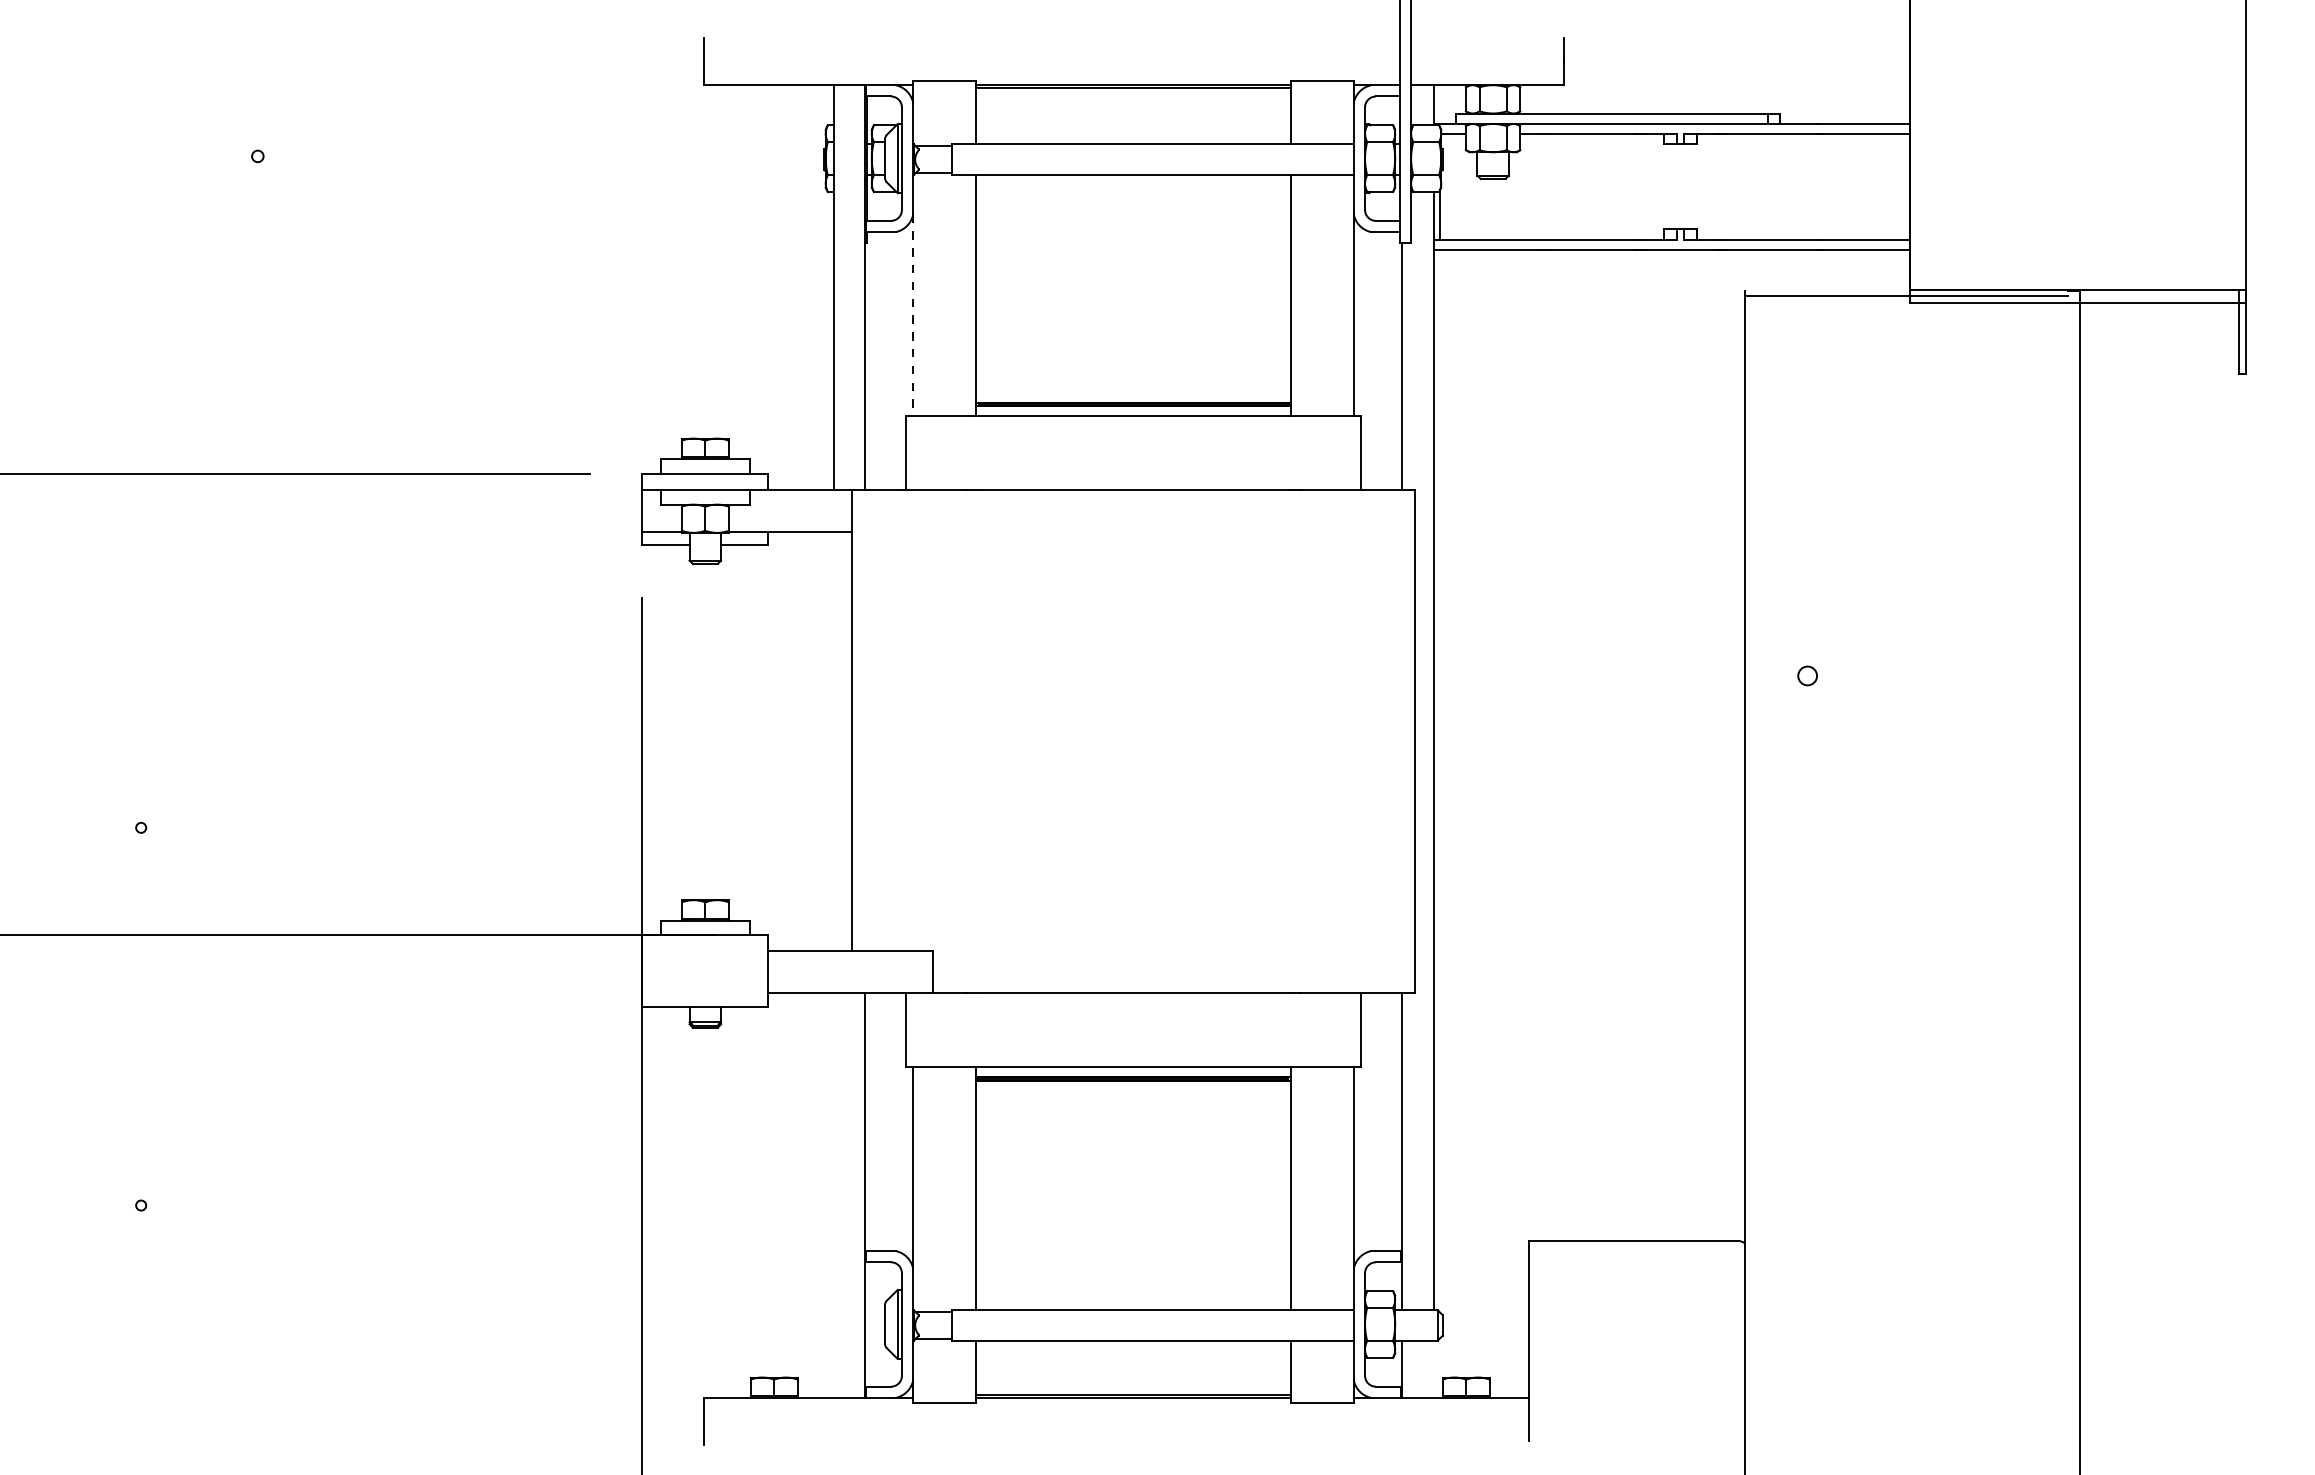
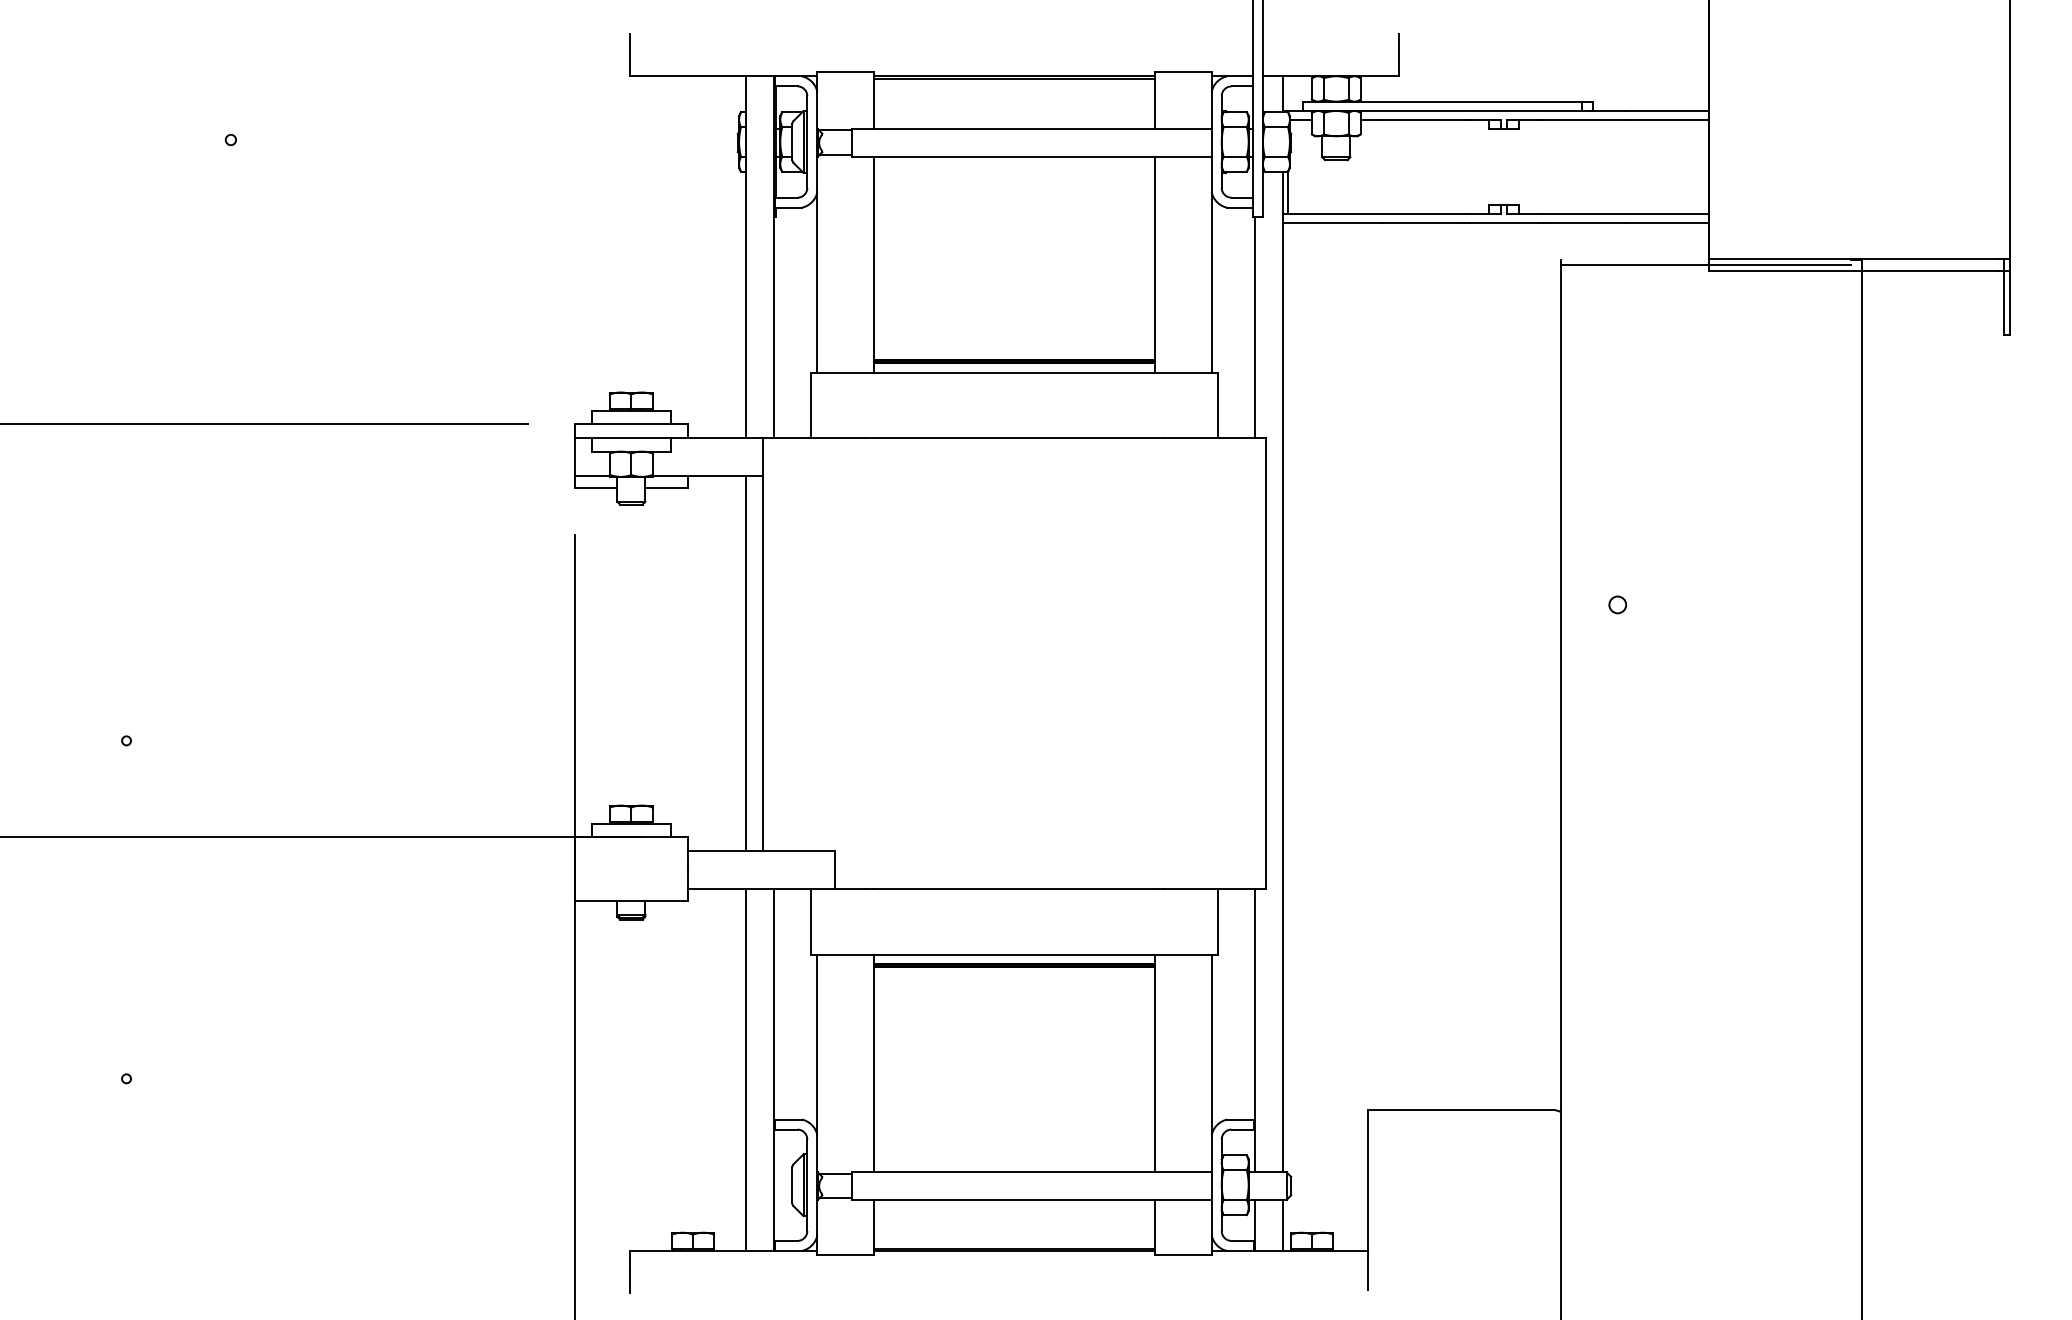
line: (913, 315) -> (817, 282), dashed -> solid
line: (833, 741) -> (746, 663), added
line: (833, 1195) -> (746, 1069), added
line: (1434, 1368) -> (1283, 1224), added

